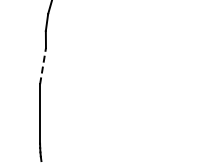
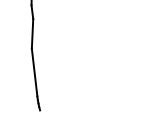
line: (43, 65) -> (32, 33), dashed -> solid

